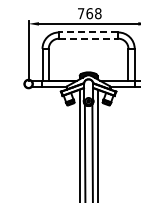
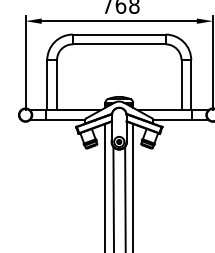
line: (88, 32) -> (119, 34), dashed -> solid
line: (88, 38) -> (119, 44), dashed -> solid

